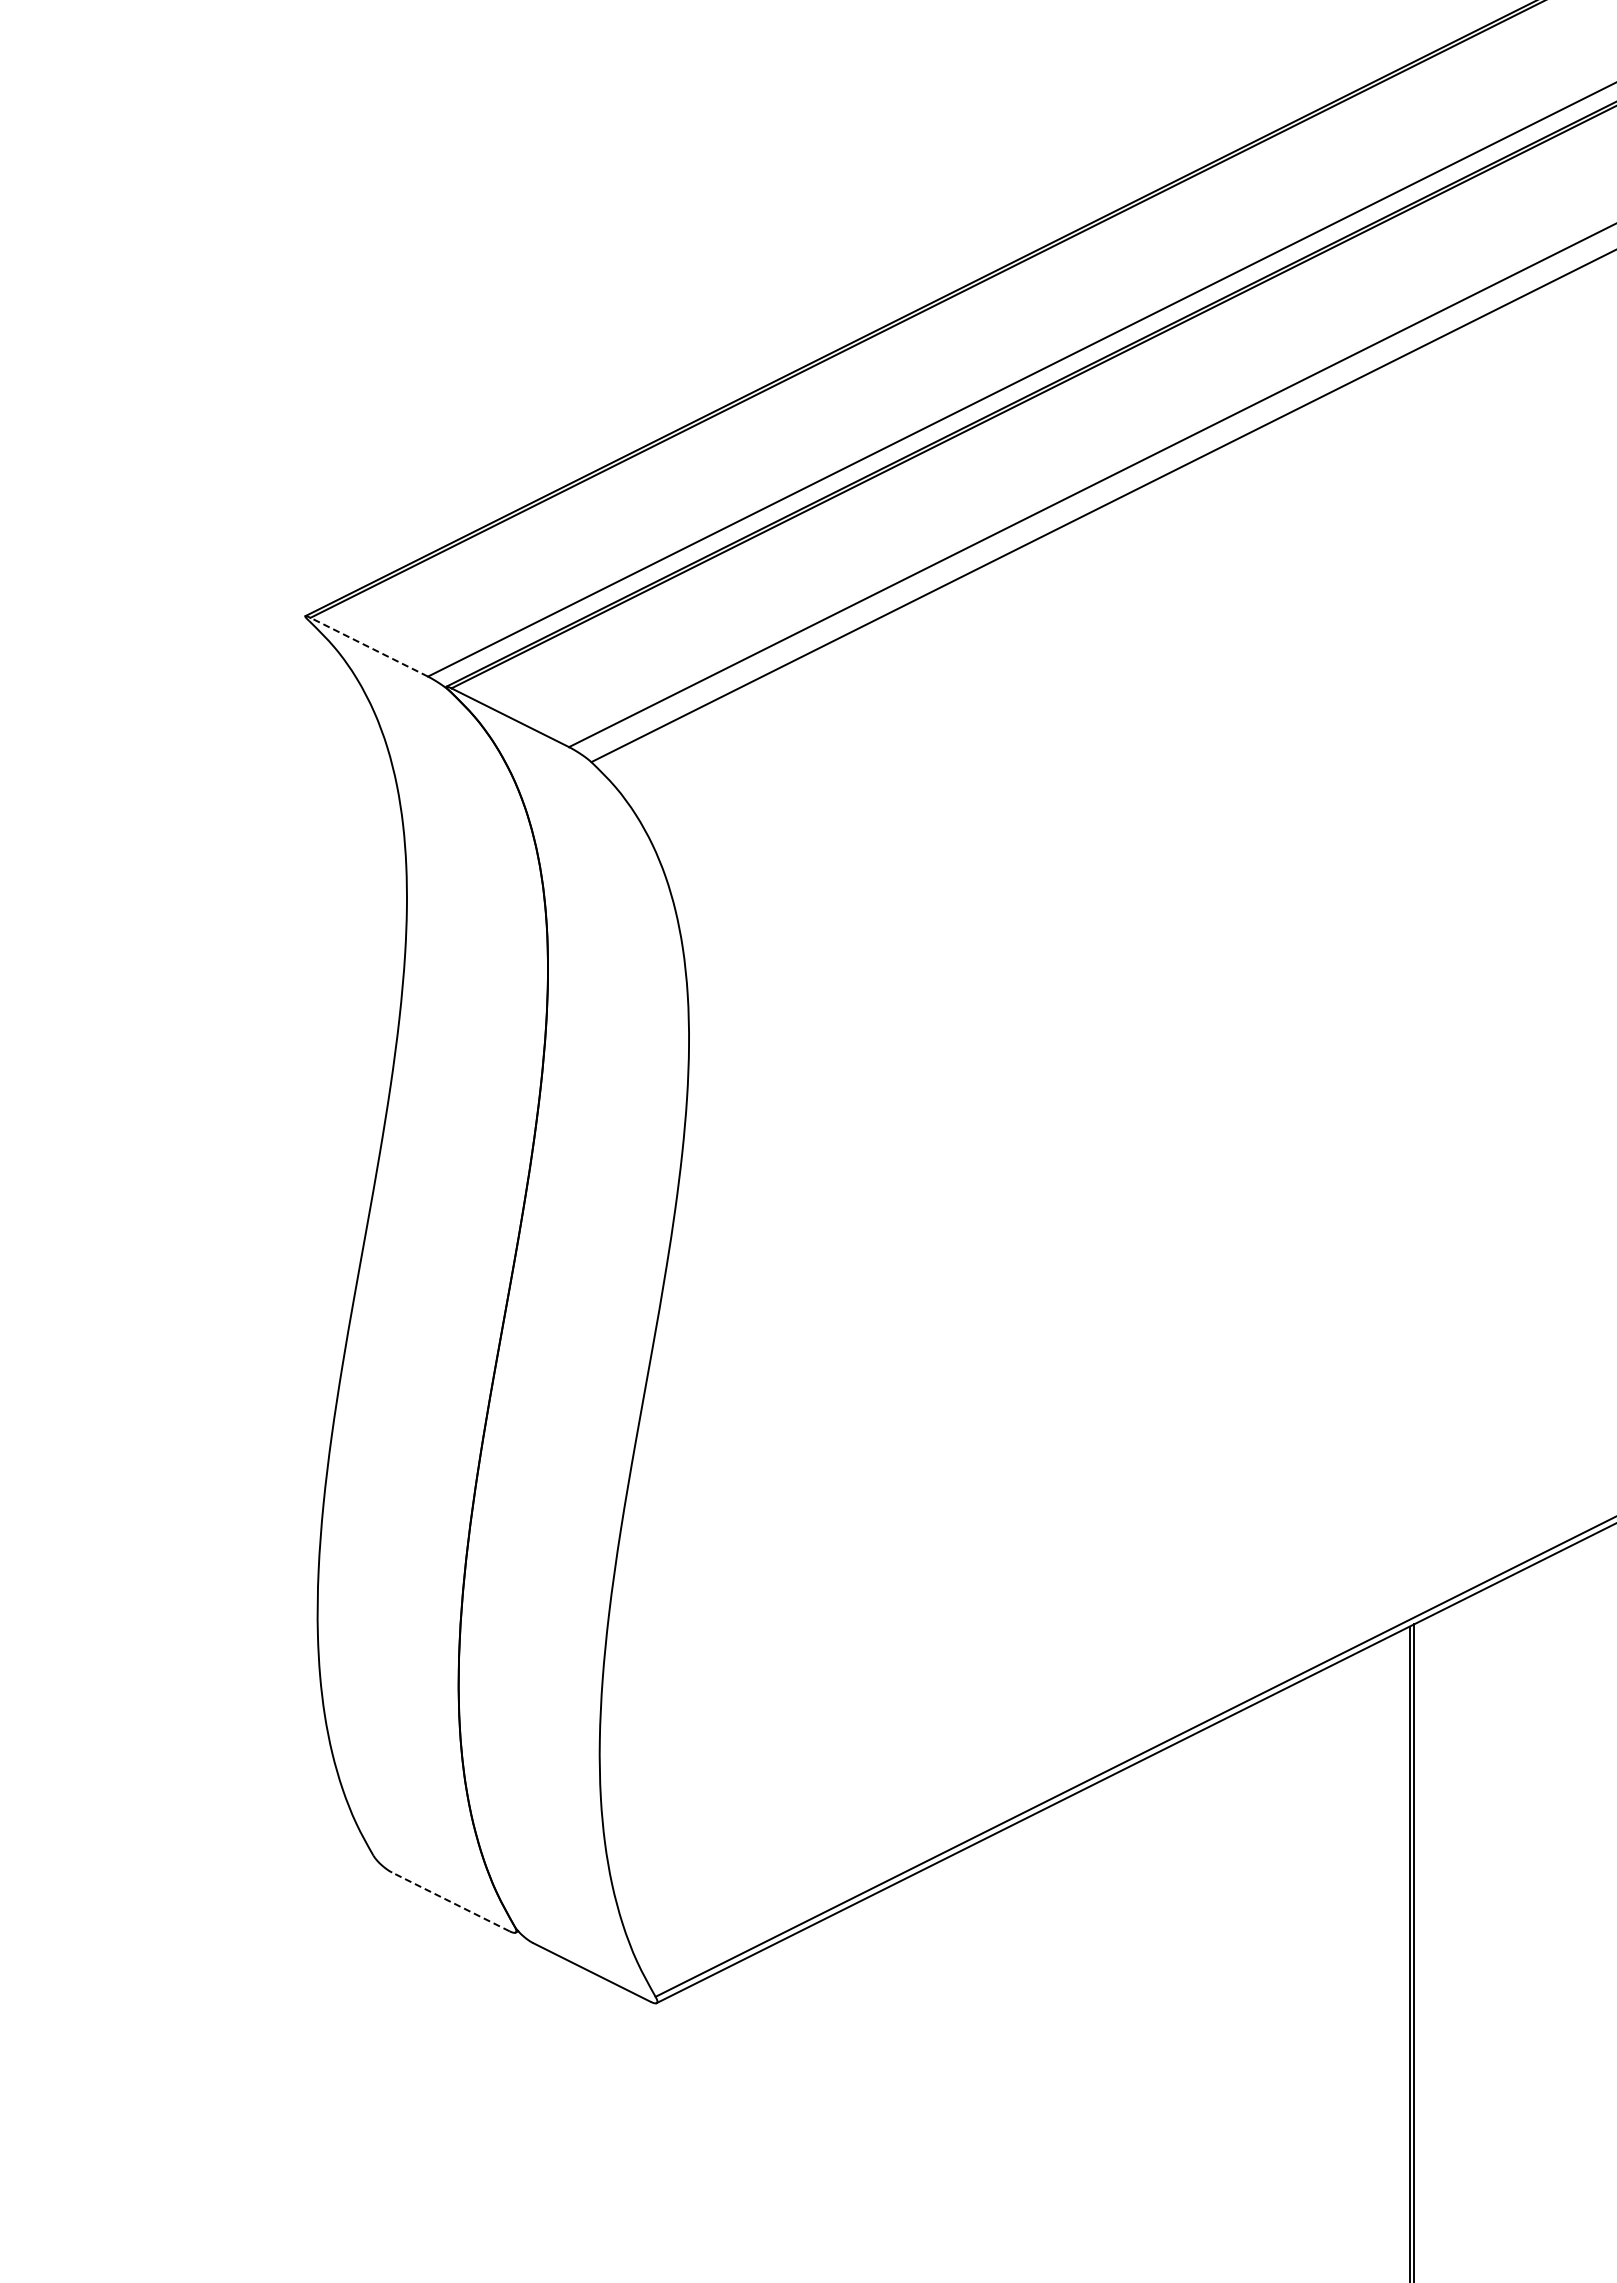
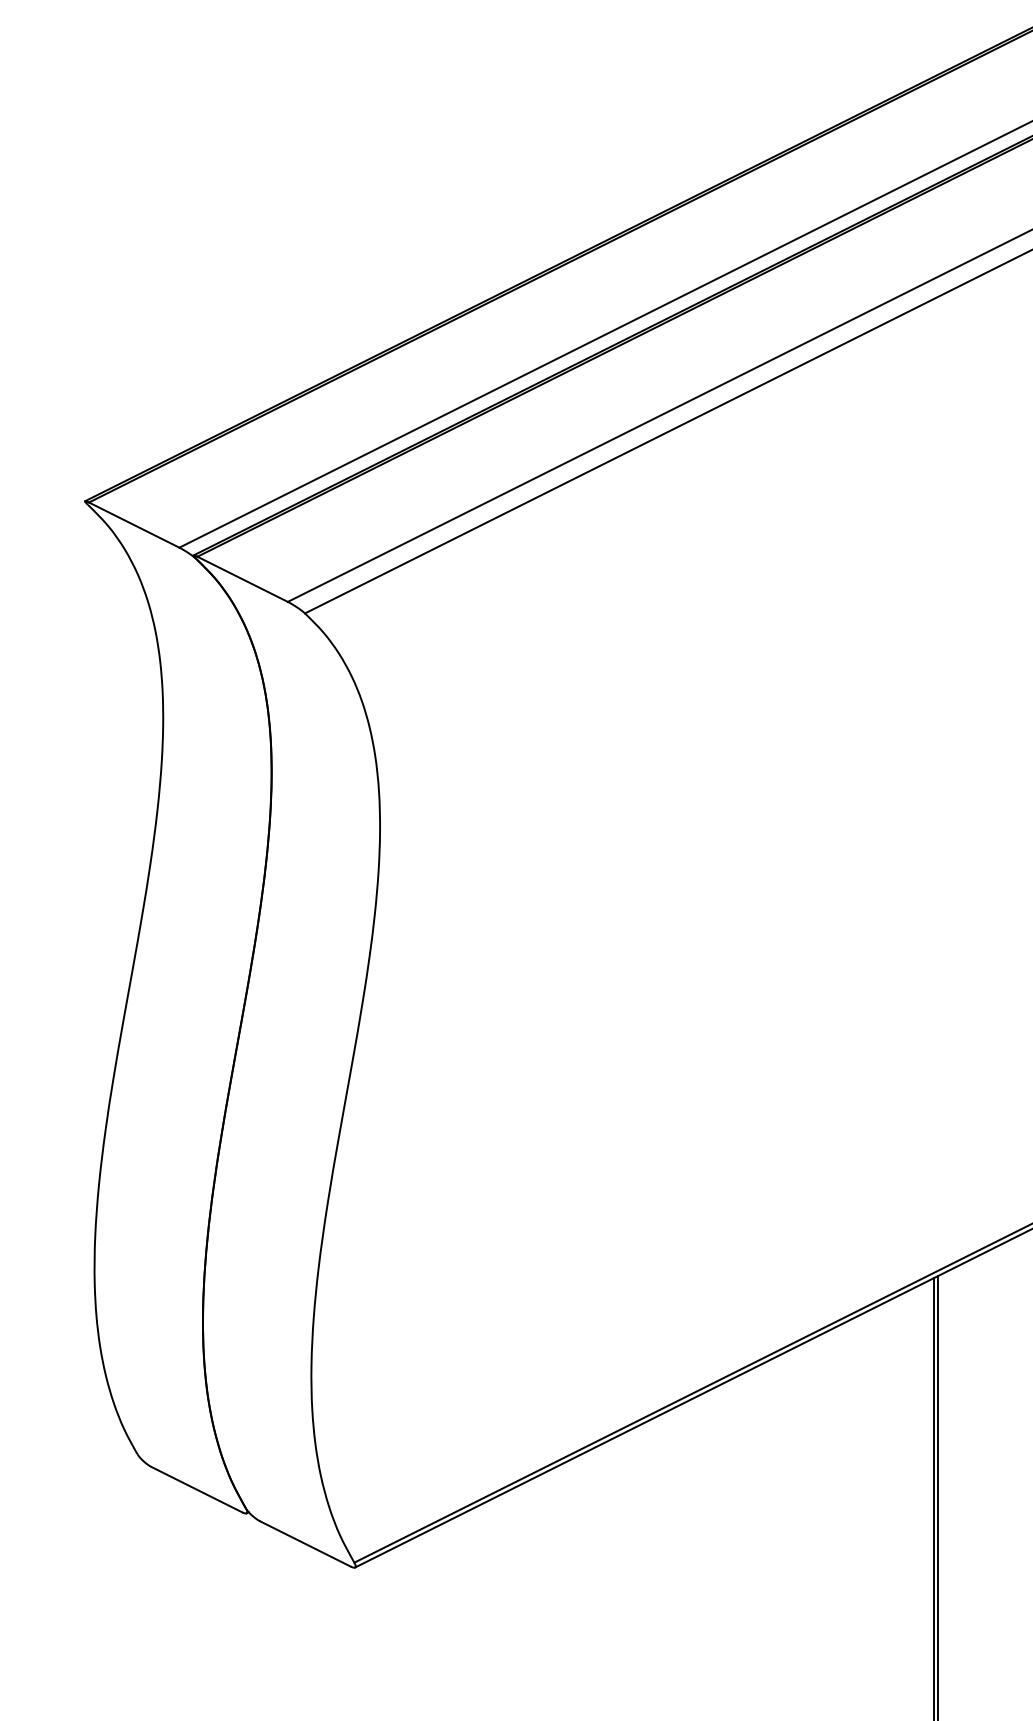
line: (369, 647) -> (134, 525), dashed -> solid
line: (450, 1901) -> (196, 1489), dashed -> solid

